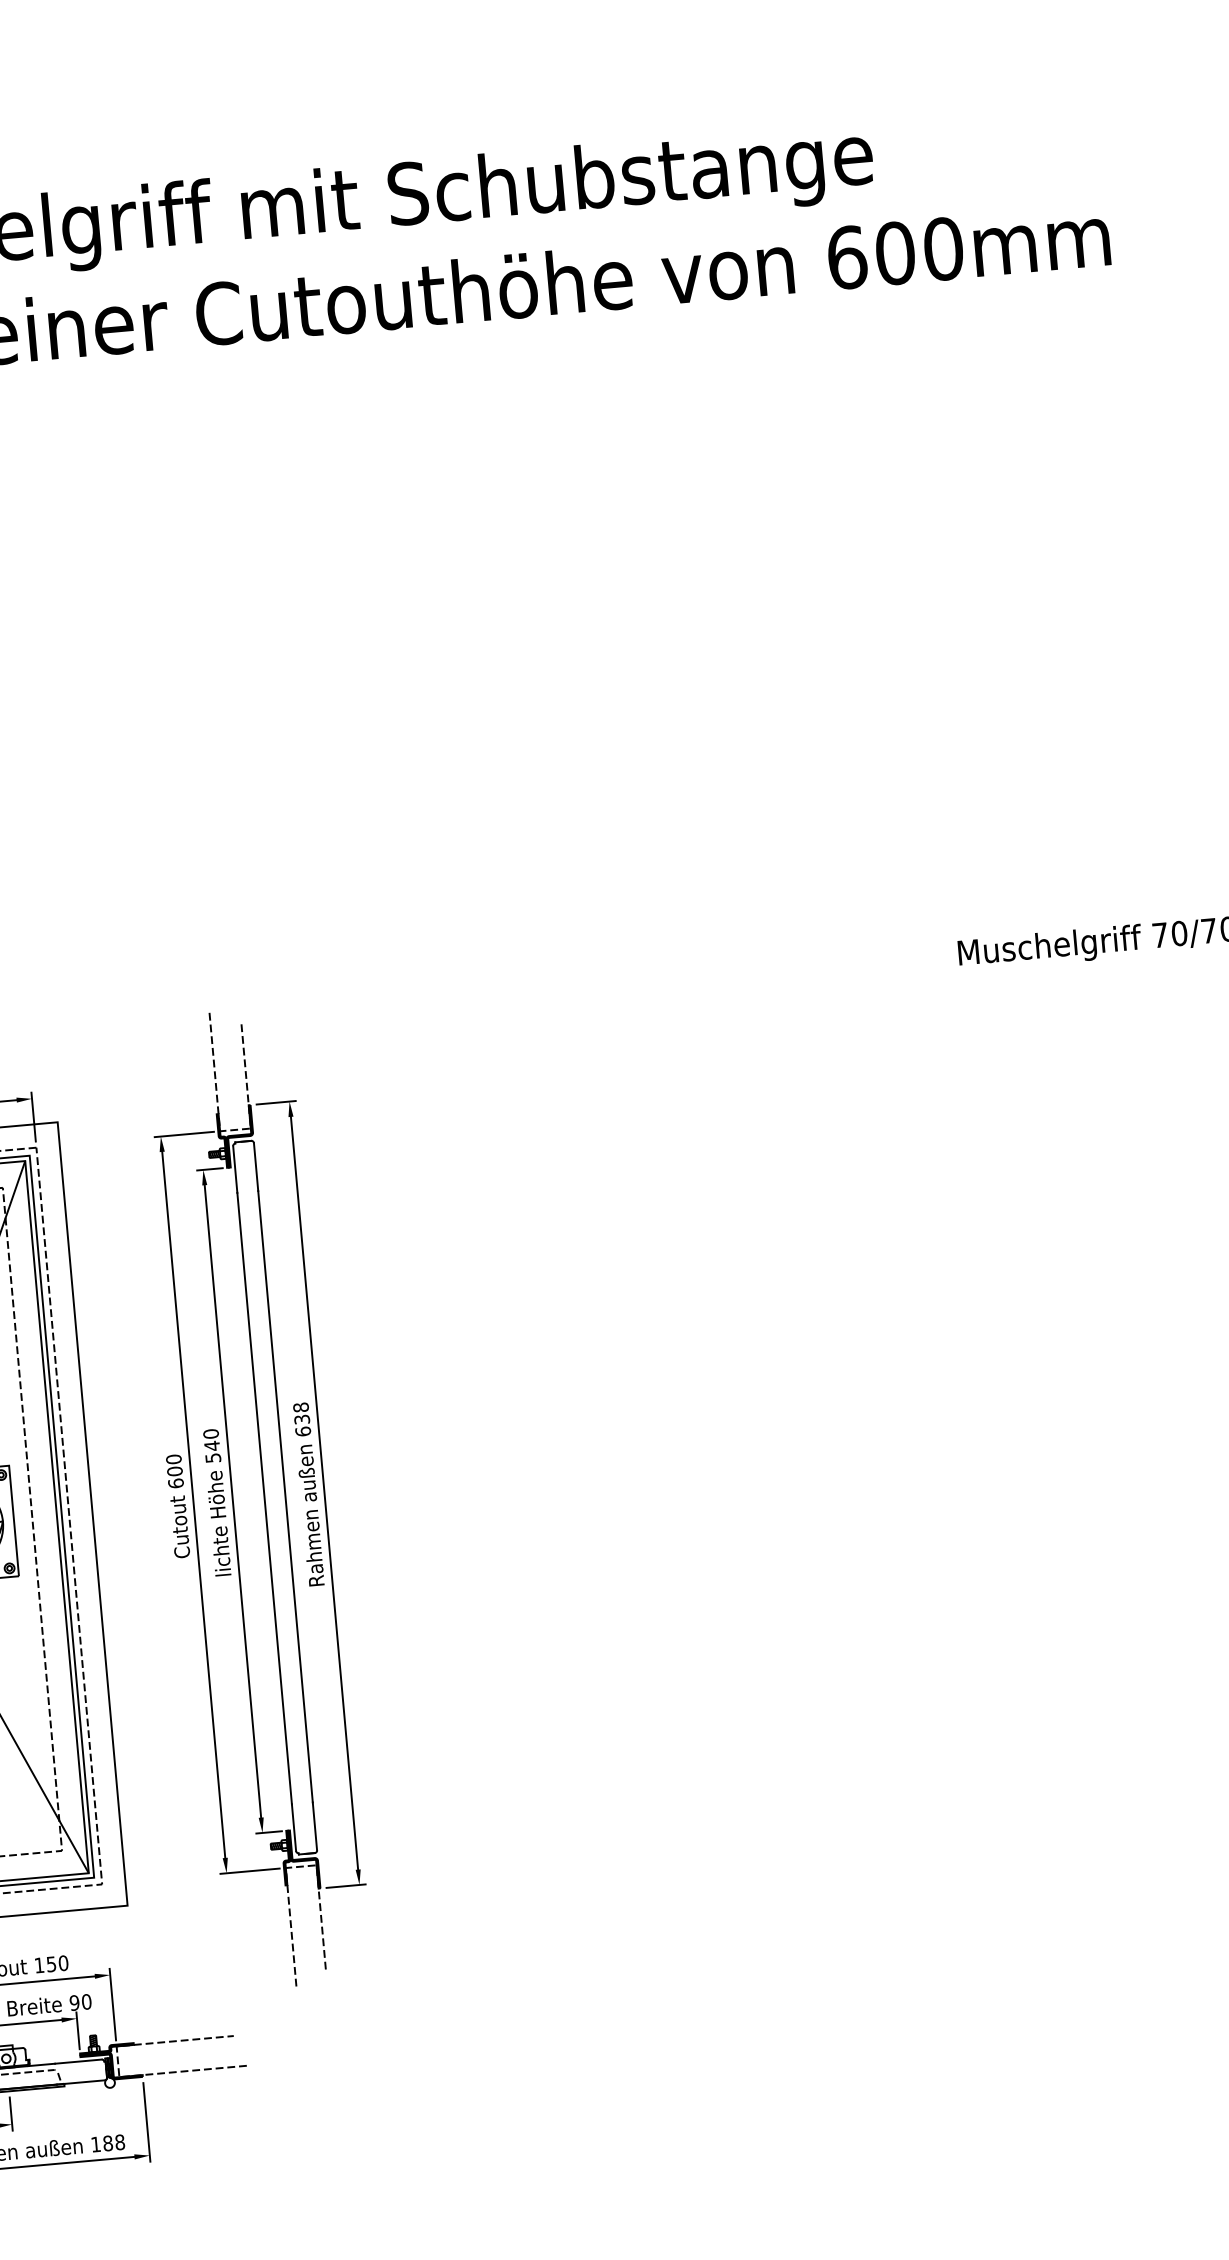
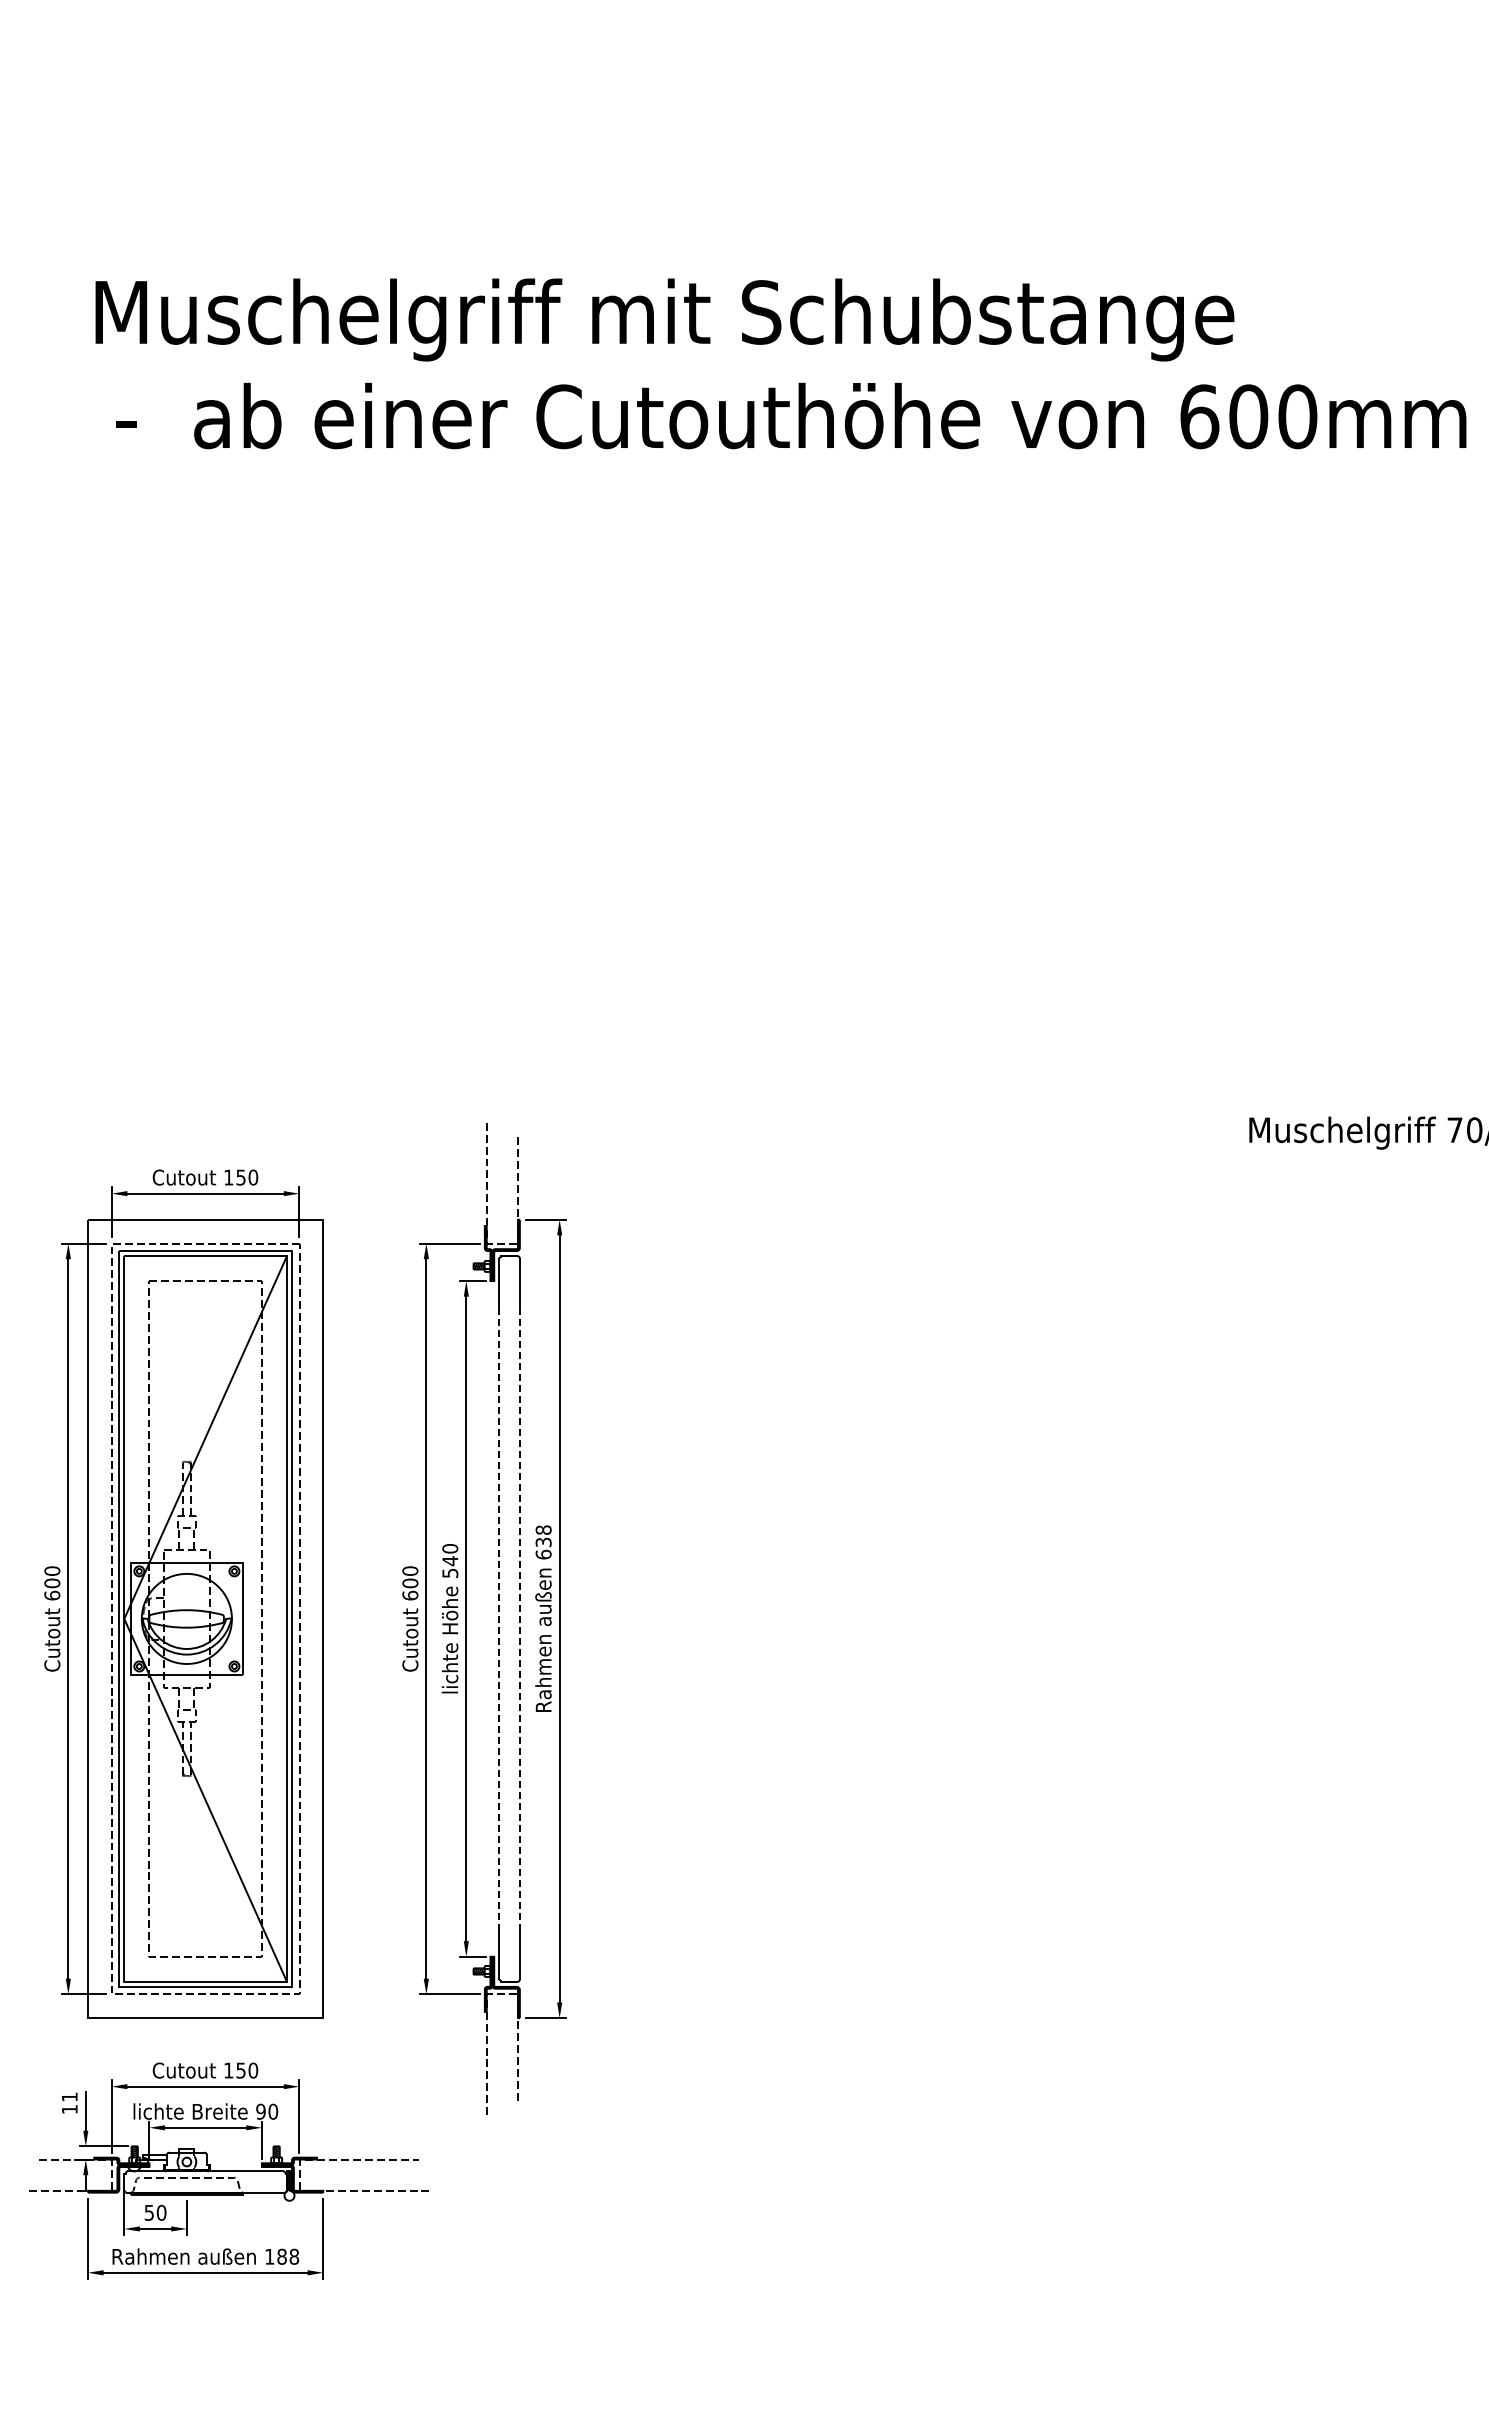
line: (285, 1496) -> (519, 1618), solid -> dashed
line: (264, 1498) -> (498, 1618), solid -> dashed

